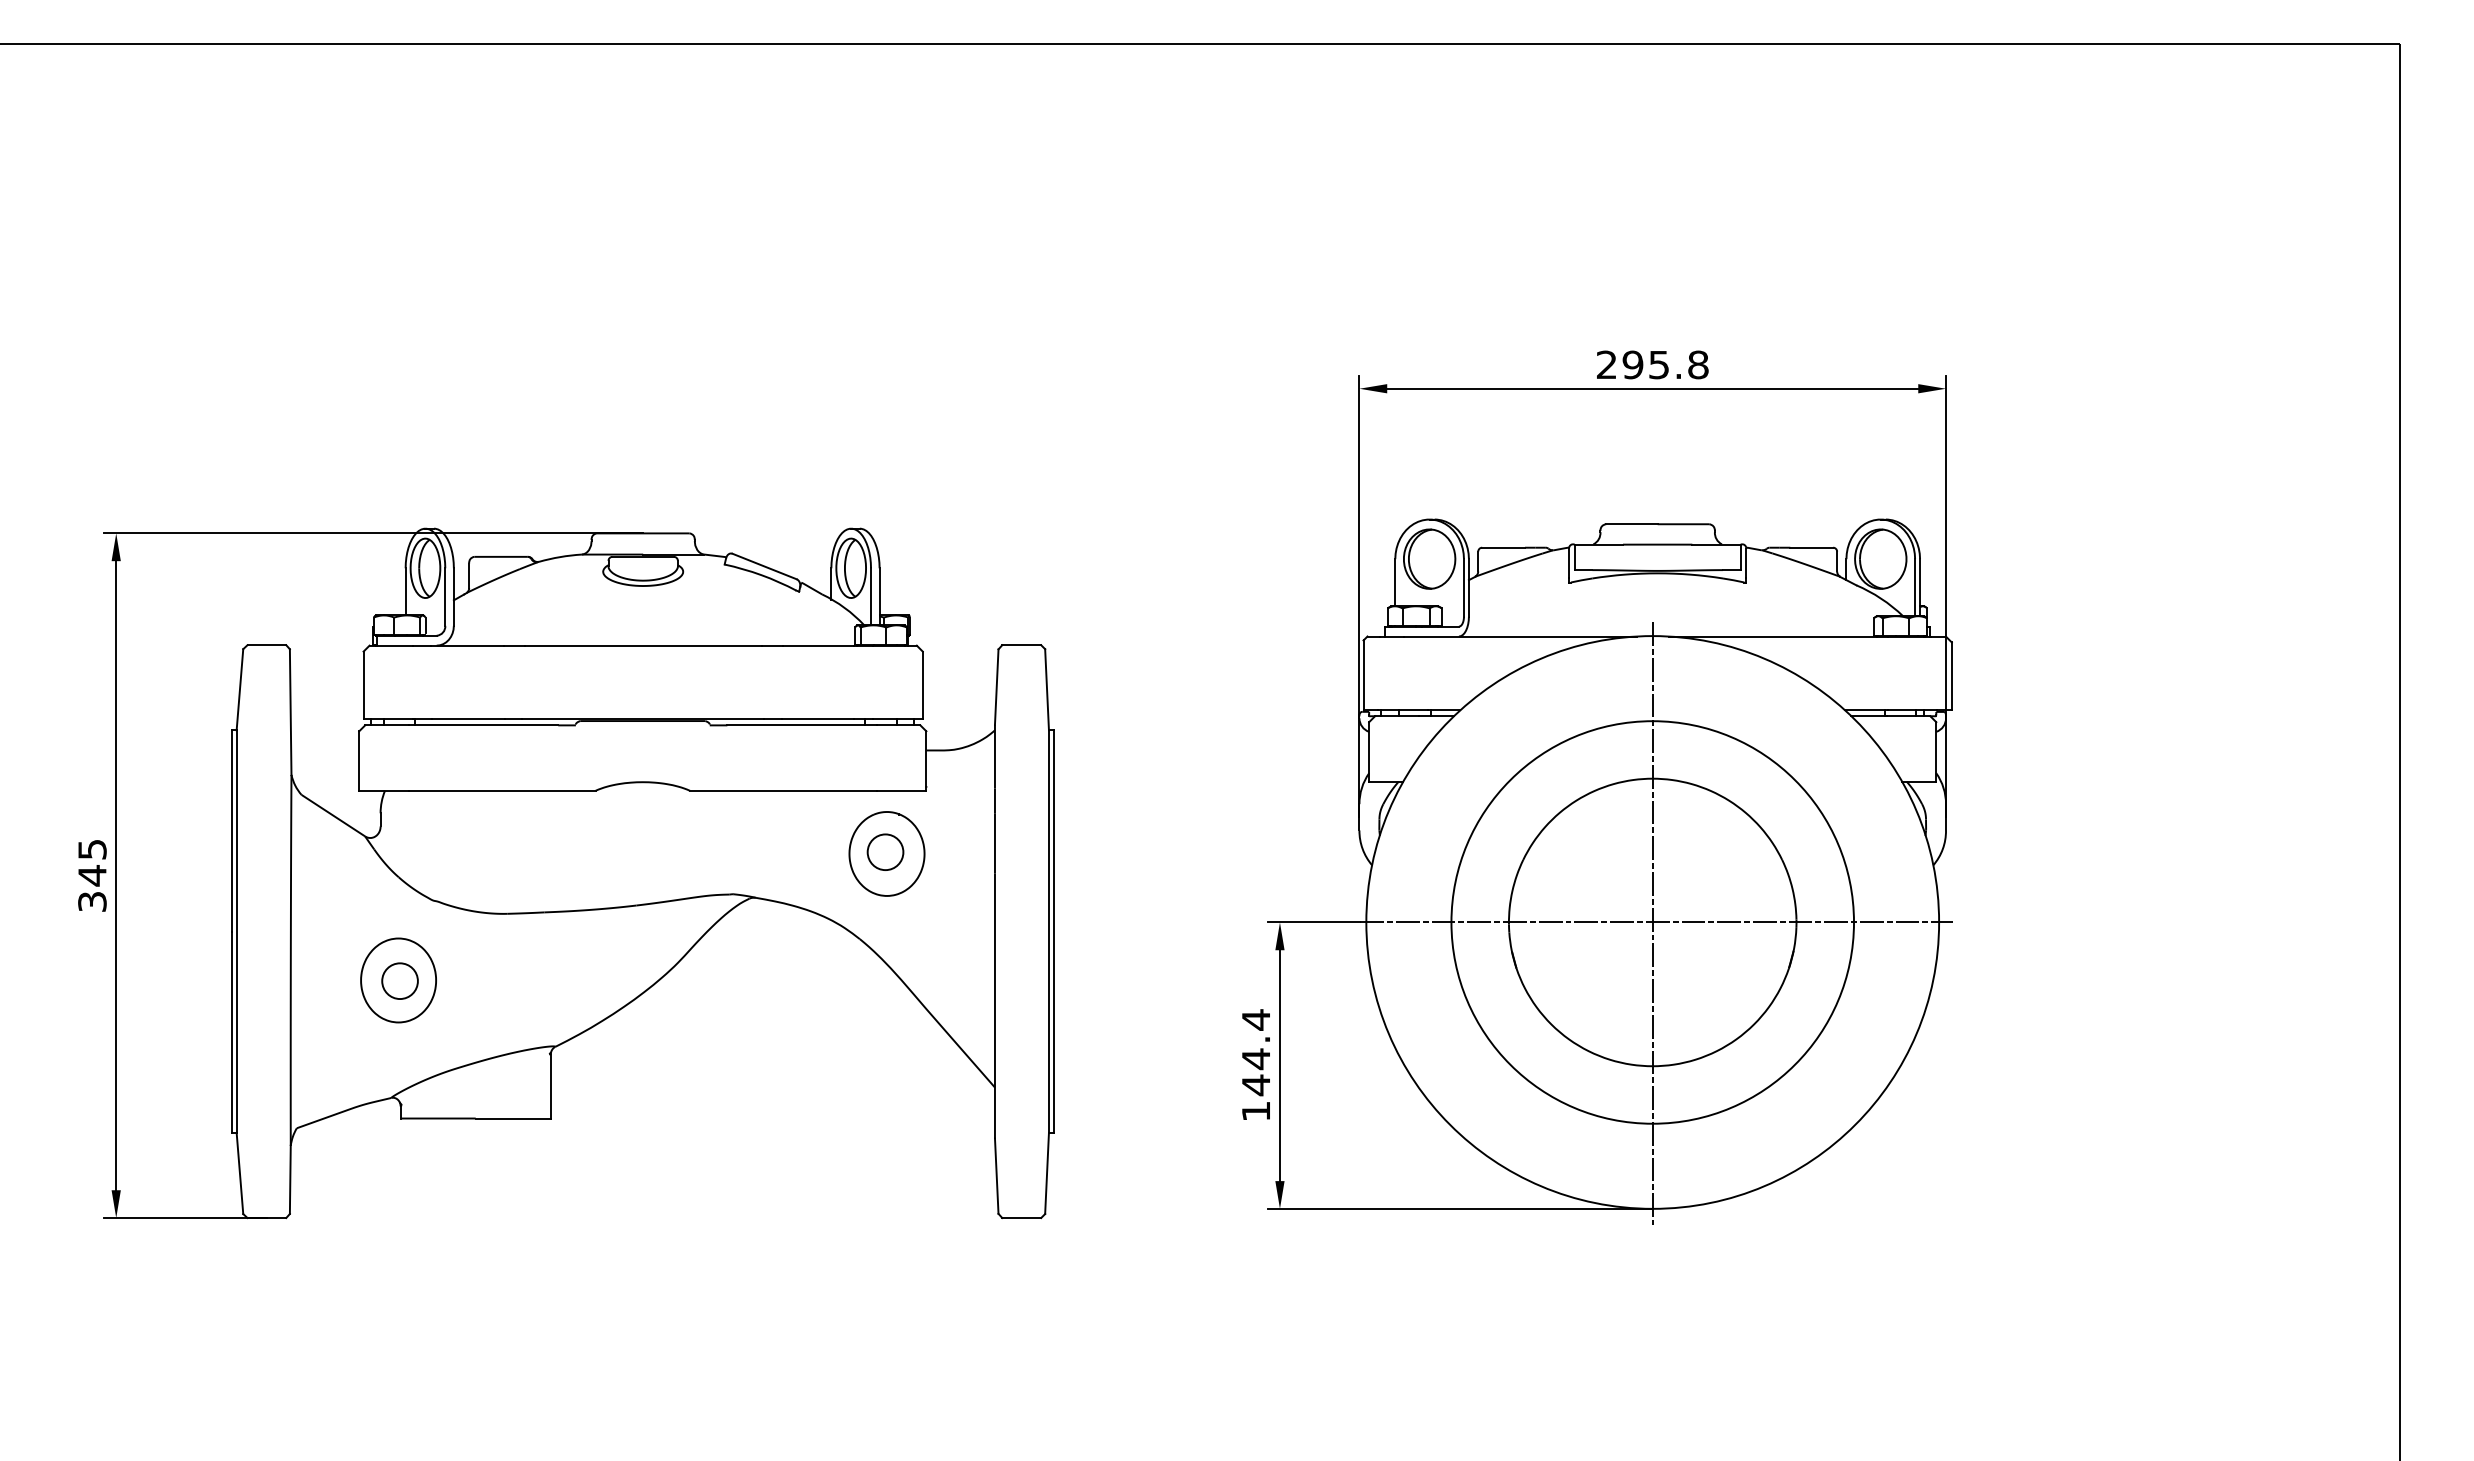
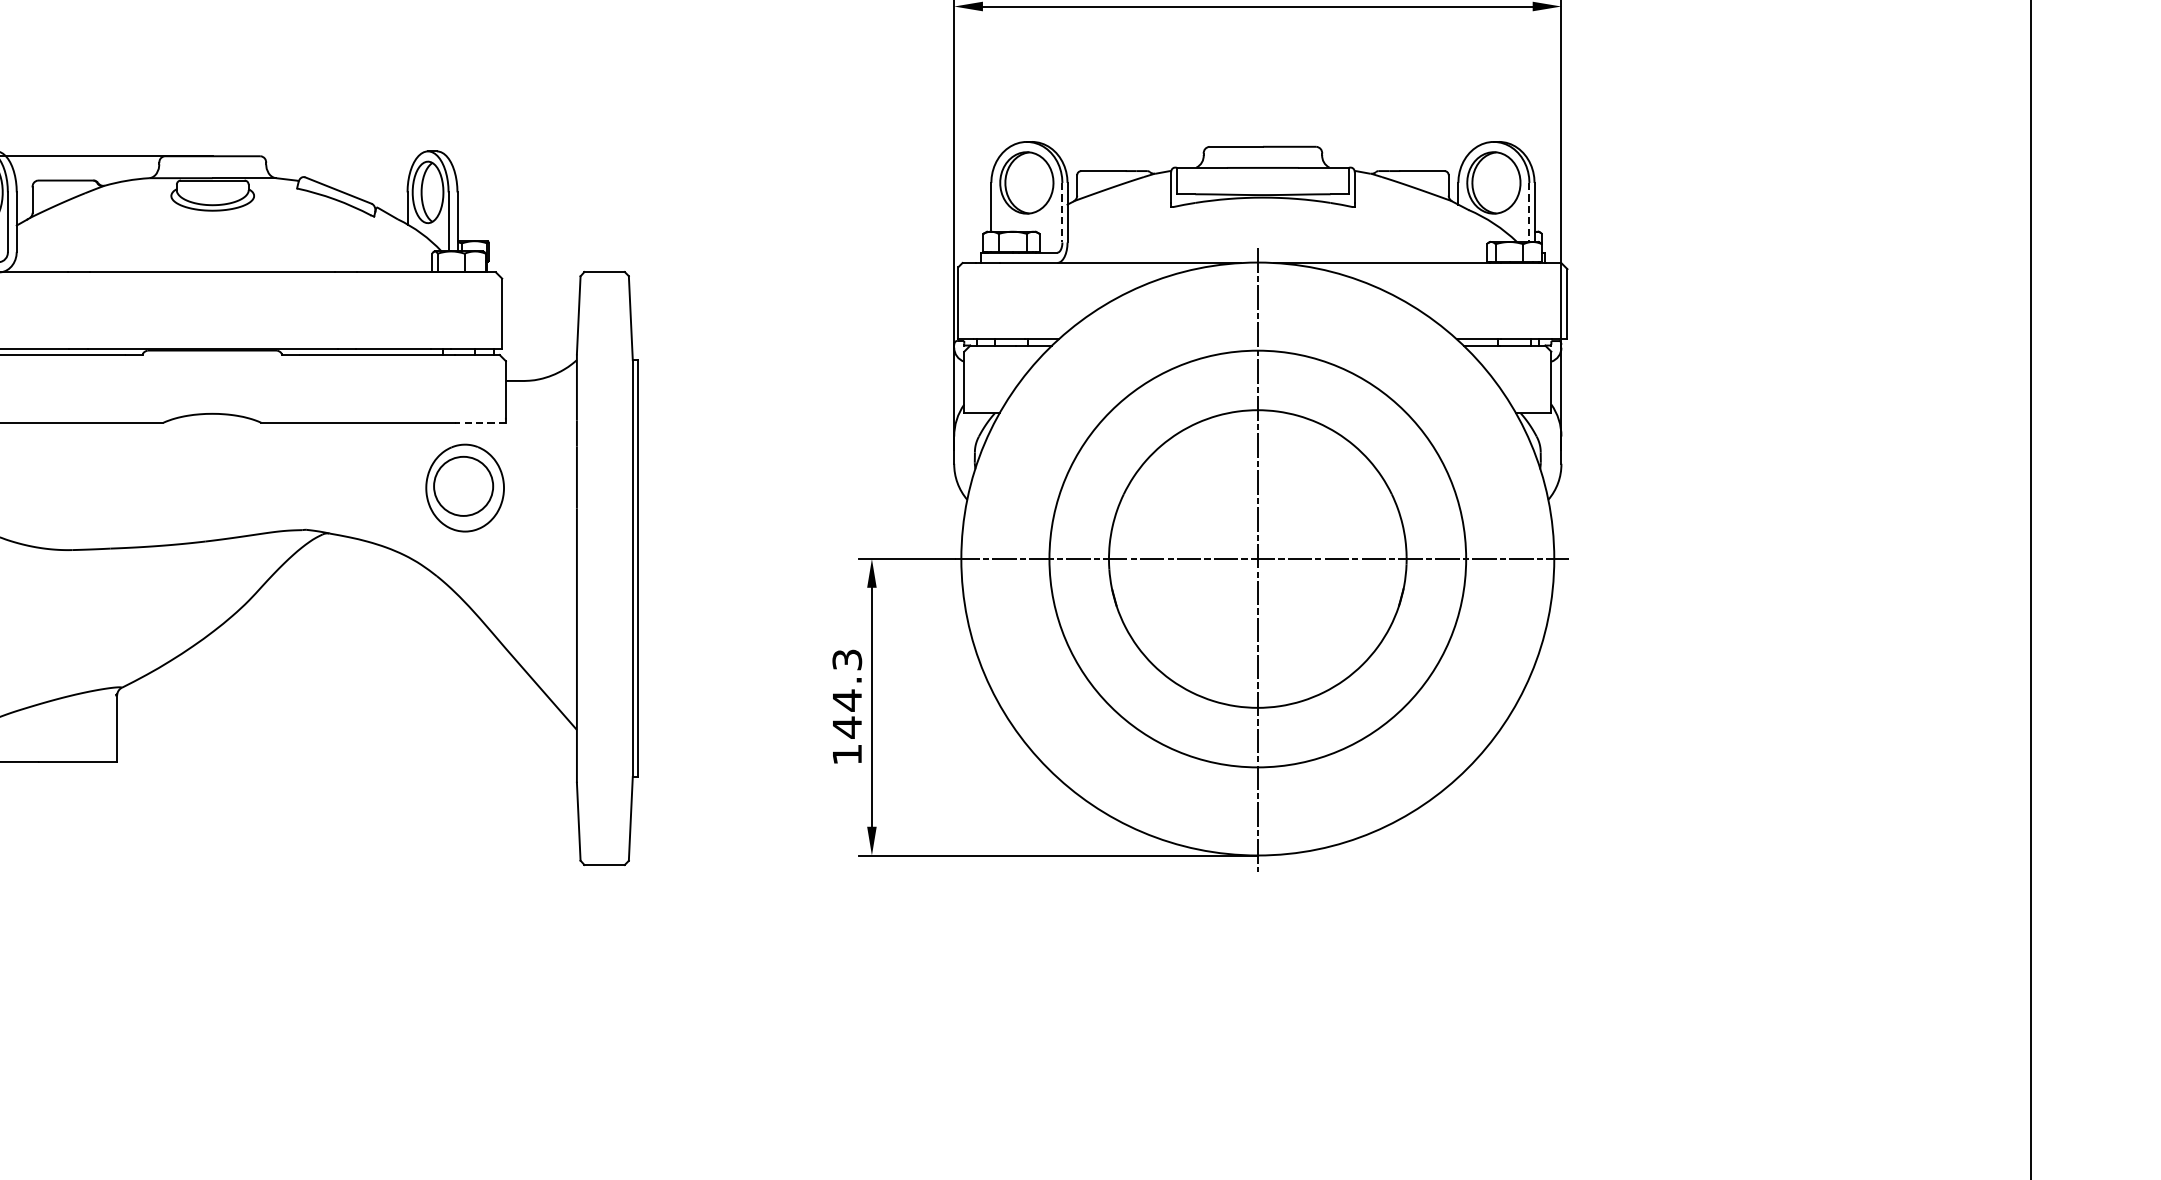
line: (1463, 587) -> (1061, 212), solid -> dashed
line: (1915, 587) -> (1529, 212), solid -> dashed
line: (901, 790) -> (480, 422), solid -> dashed
circle: (885, 852) -> (463, 486), size x1.6
text: (1255, 1019) -> (846, 659), 144.4 -> 144.3

